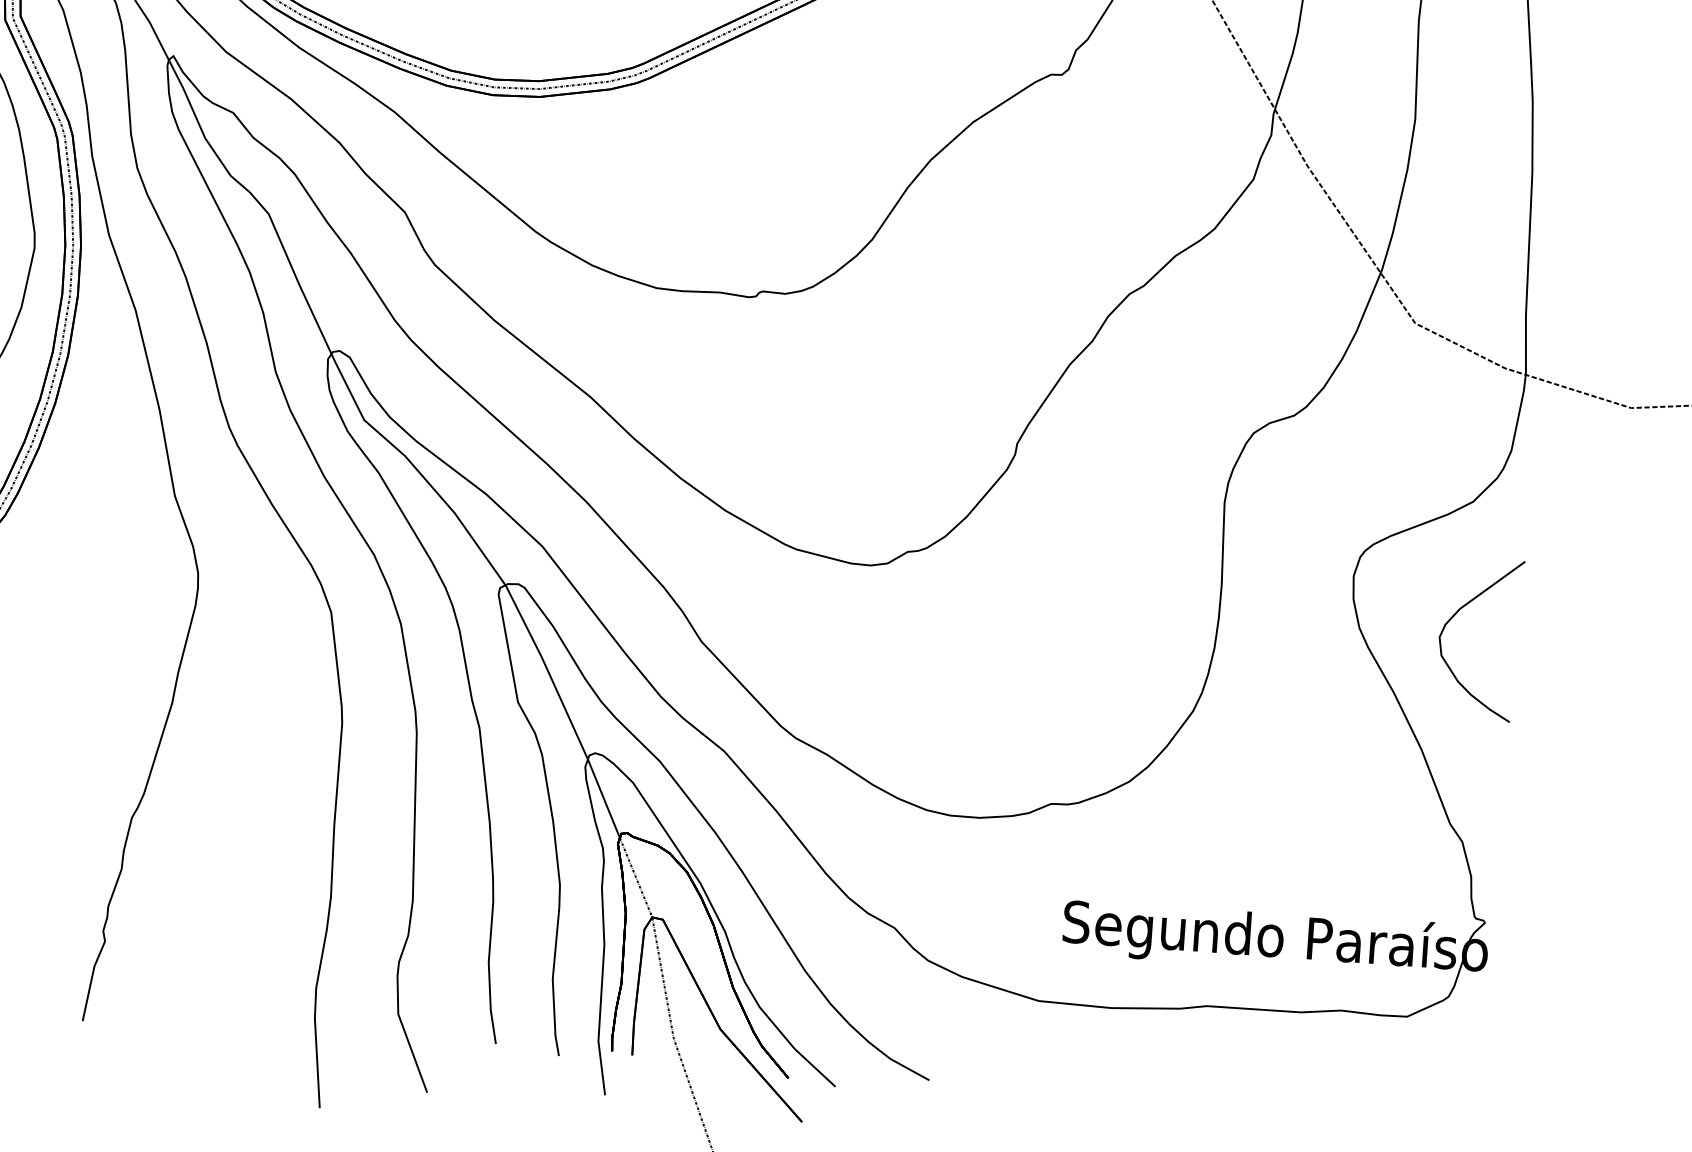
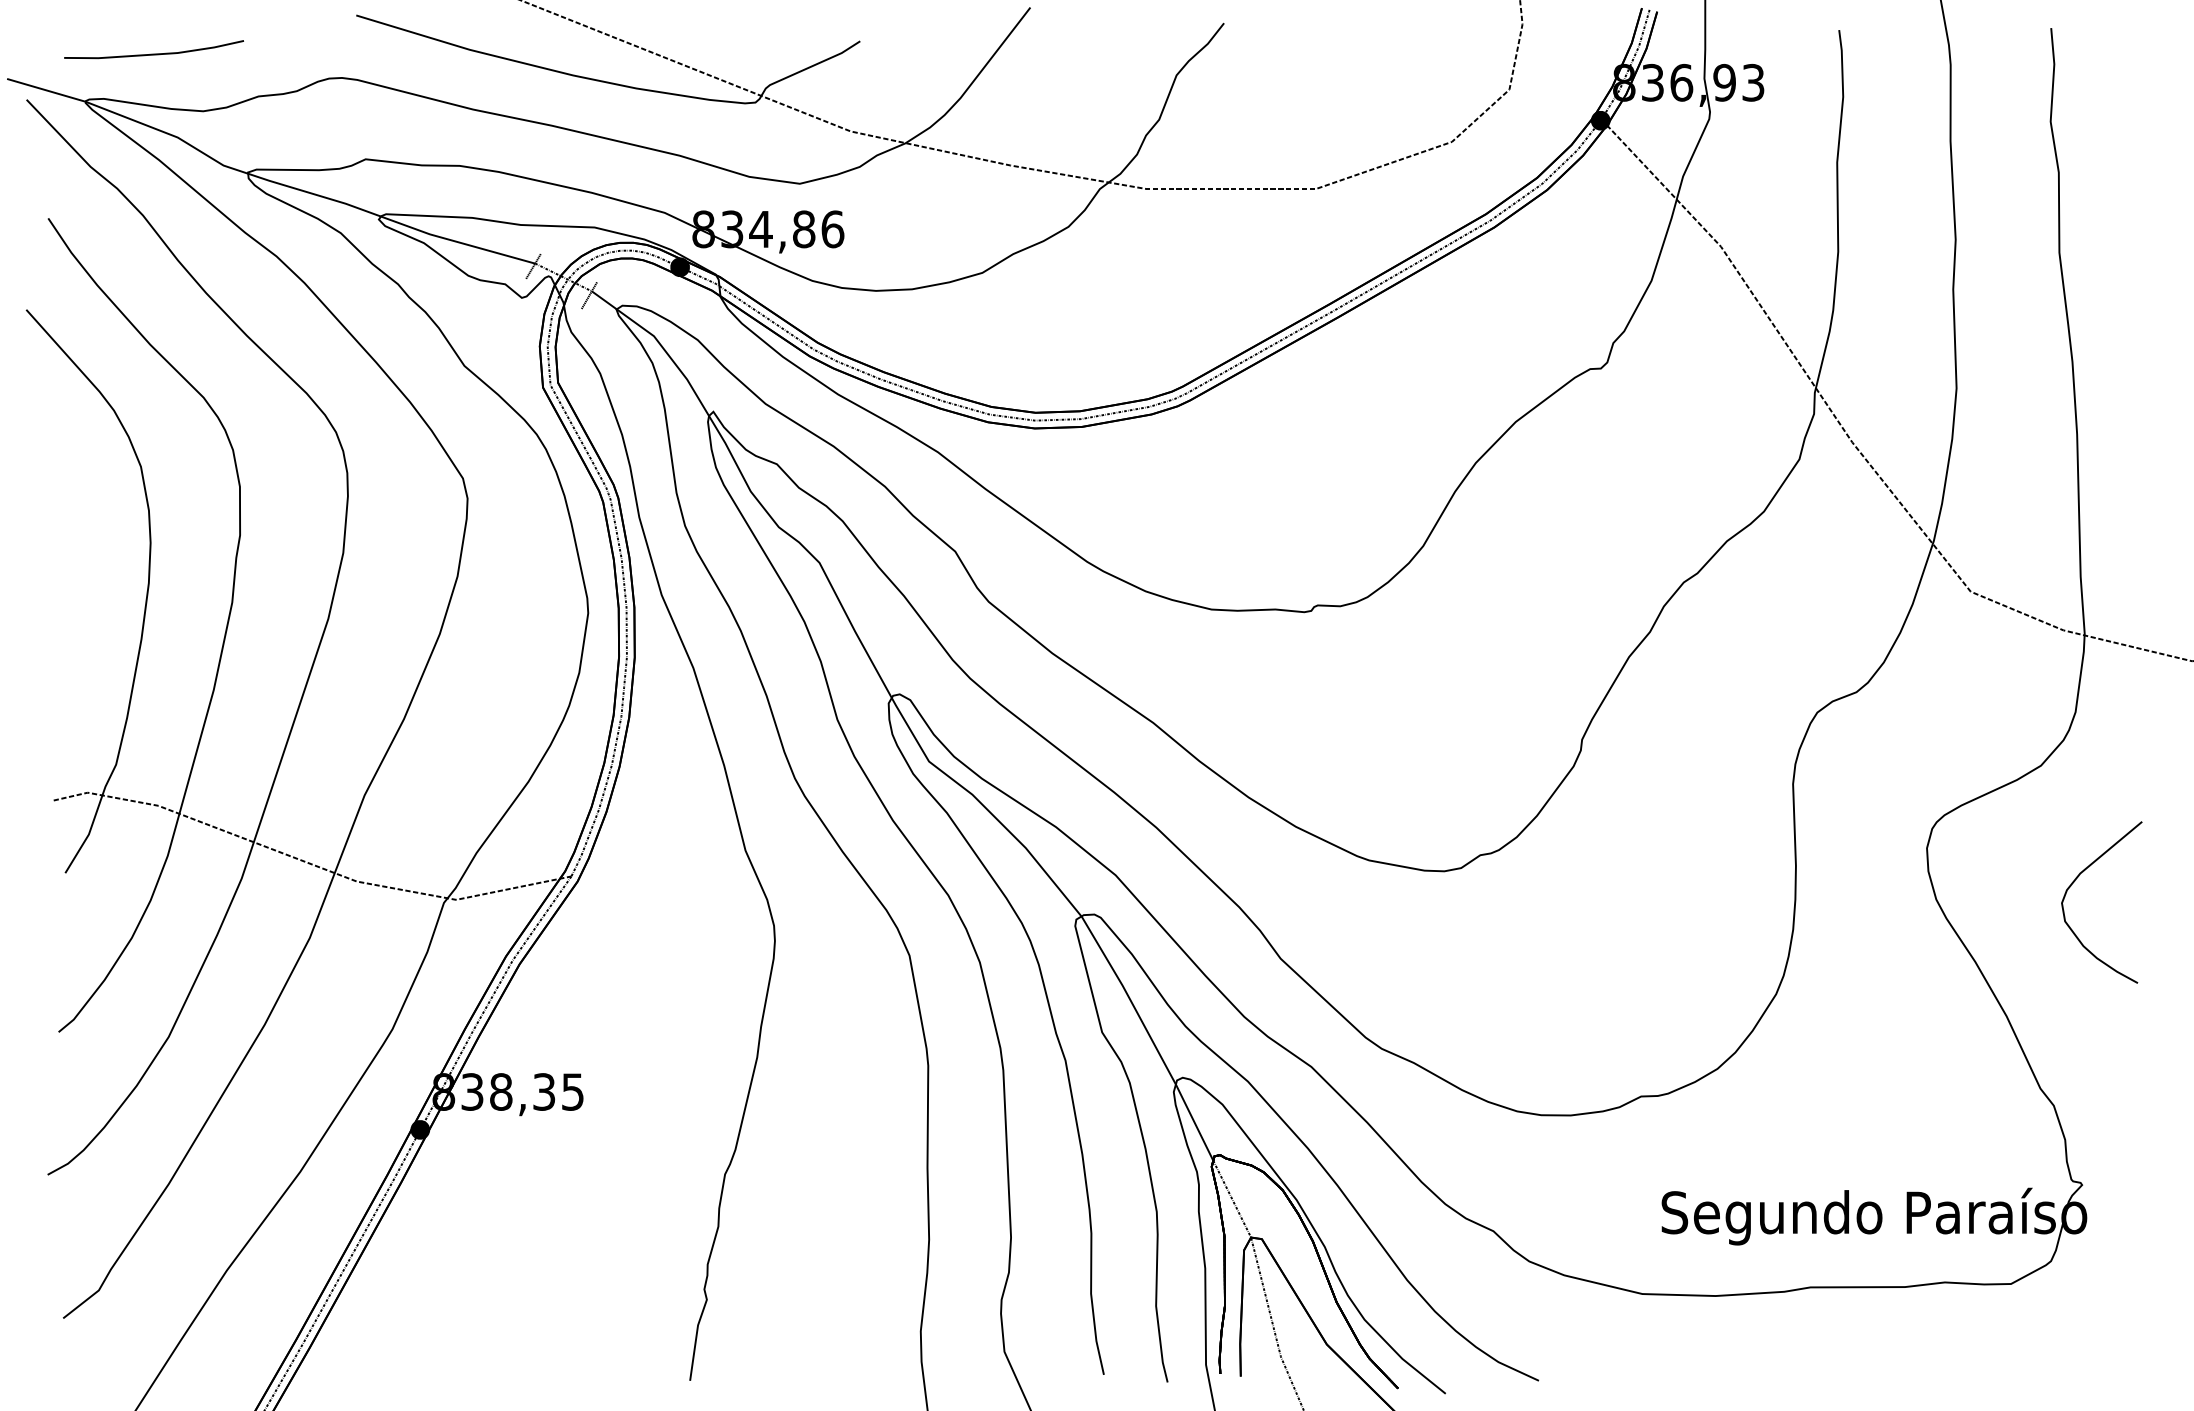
curve: (1454, 616) -> (2075, 881), moved

